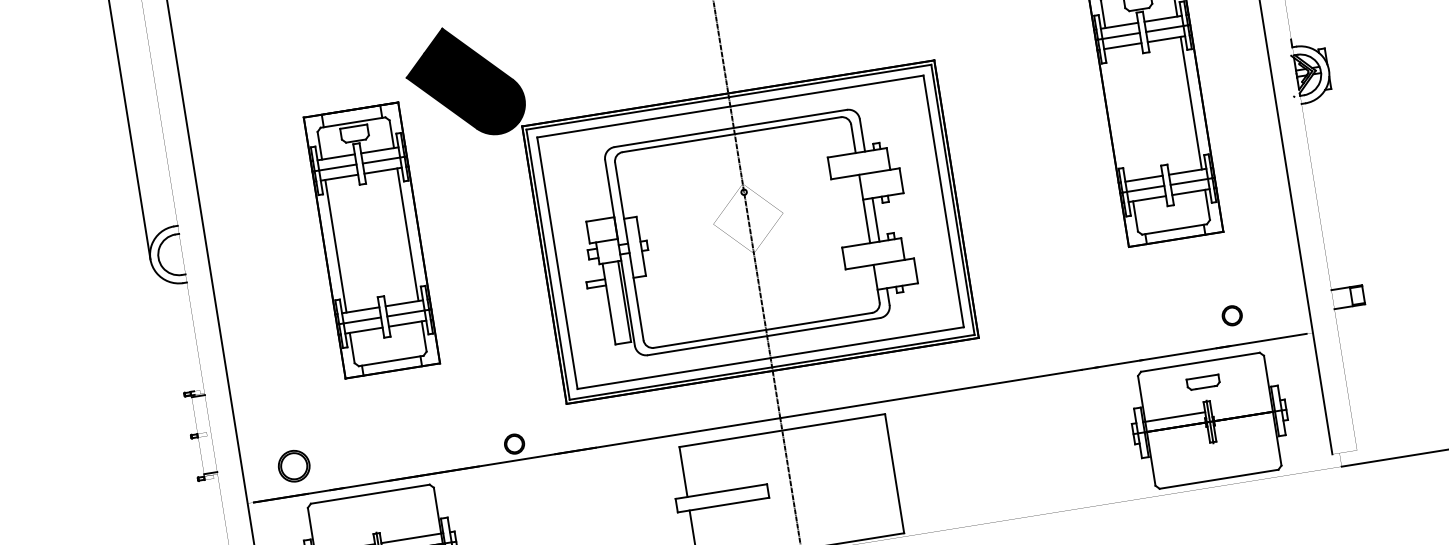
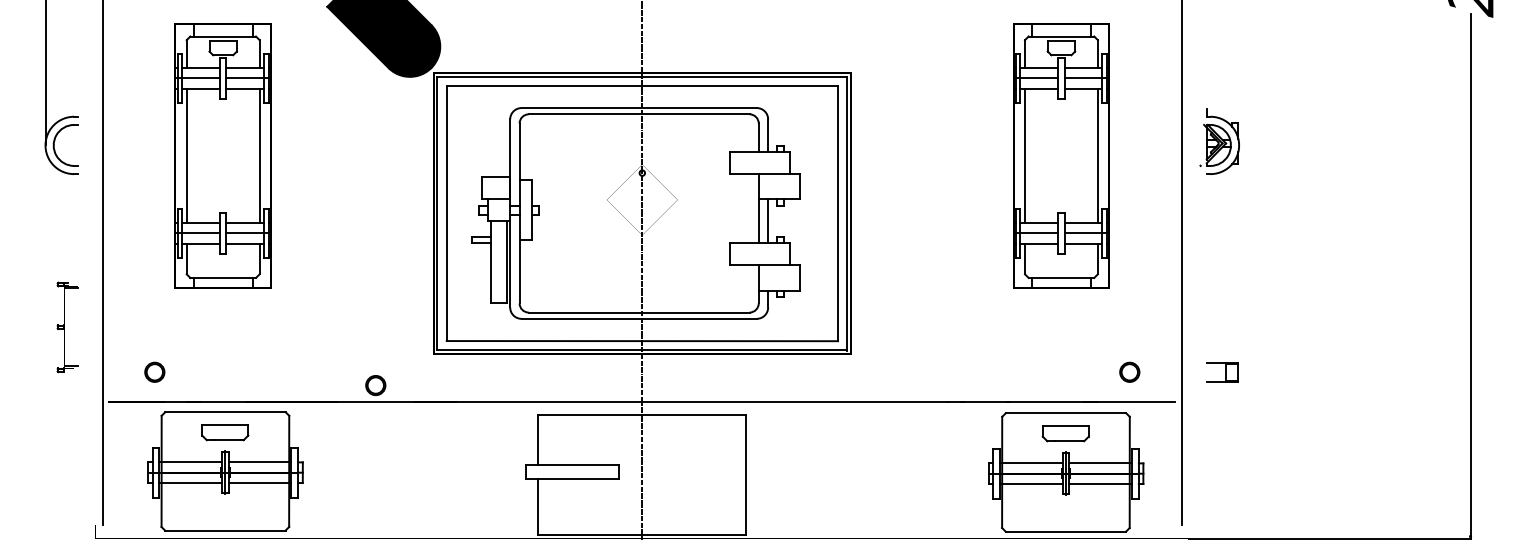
line: (1119, 114) -> (1025, 155), added
part: (371, 240) -> (222, 155), moved
part: (1231, 315) -> (1129, 371), moved
part: (1203, 382) -> (1065, 433), size x1.43
line: (1242, 406) -> (1100, 463), added
line: (1245, 426) -> (1100, 483), added
line: (1176, 437) -> (1030, 483), added
part: (293, 465) -> (154, 371), size x0.62
part: (373, 514) -> (225, 432), added

